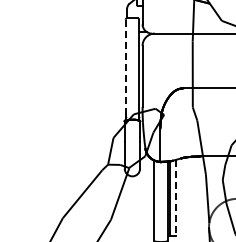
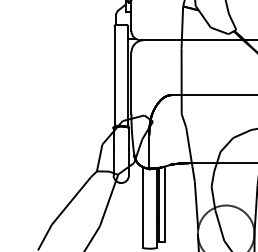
line: (125, 66) -> (114, 73), dashed -> solid
line: (175, 197) -> (164, 204), dashed -> solid

